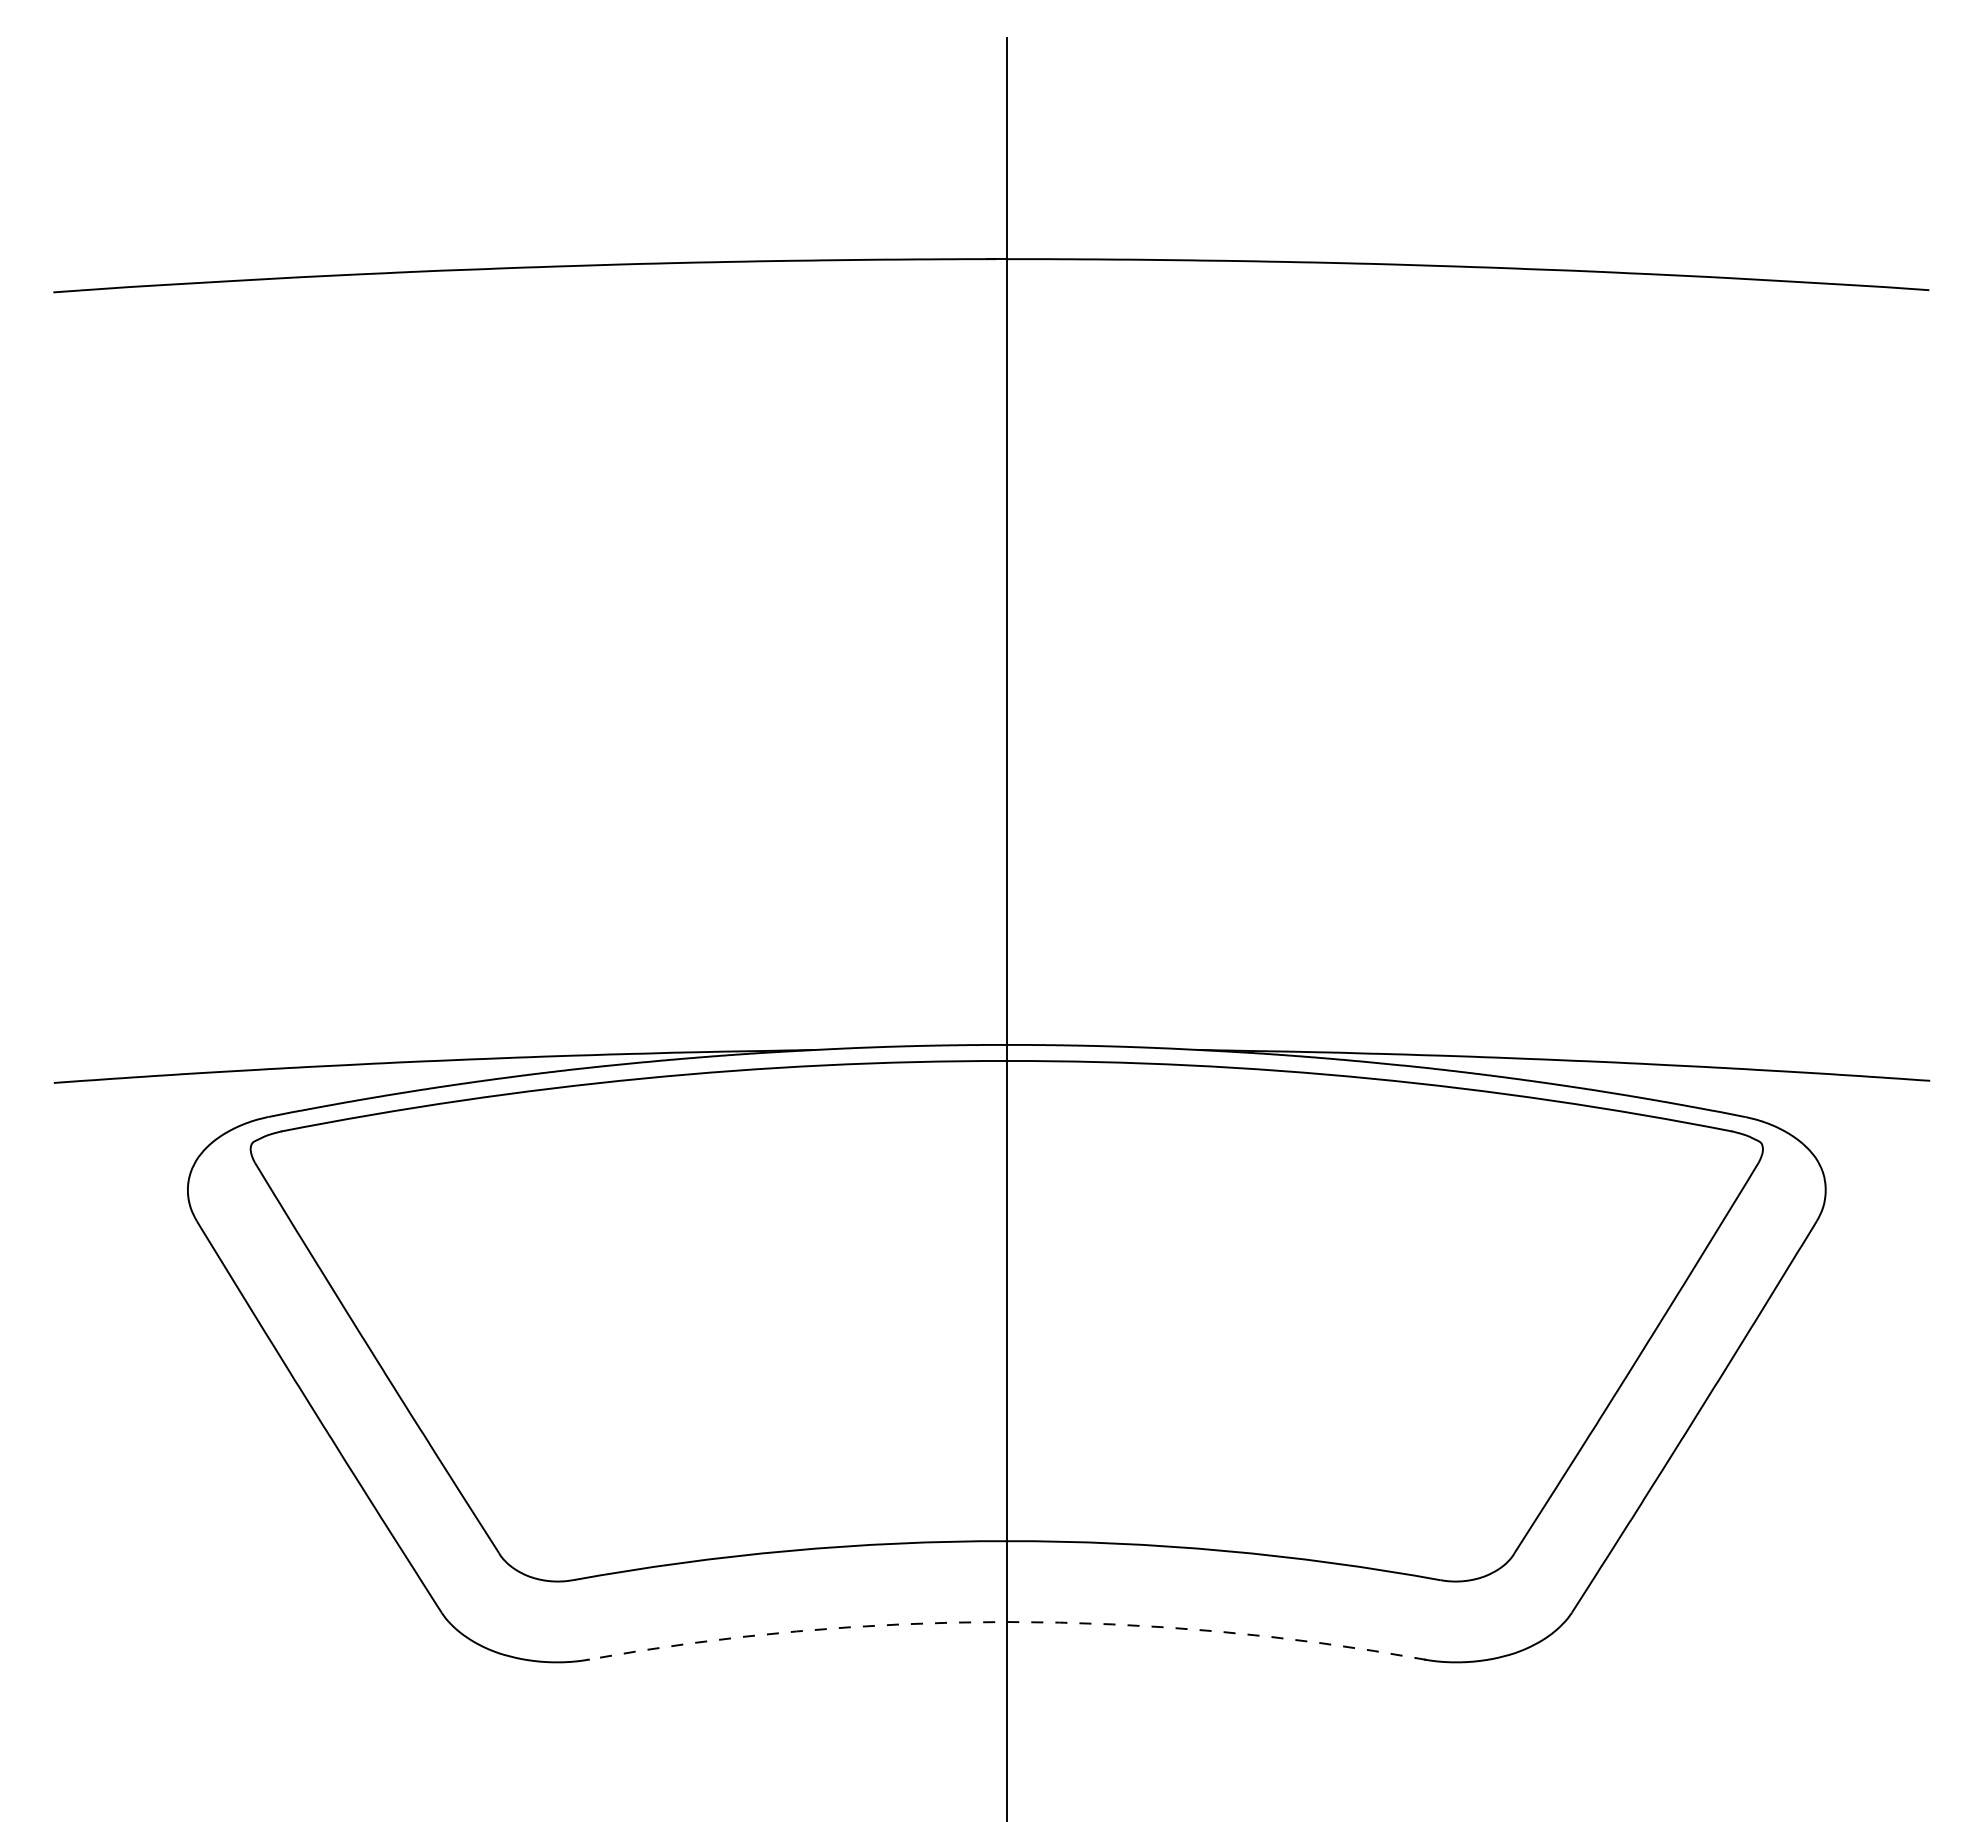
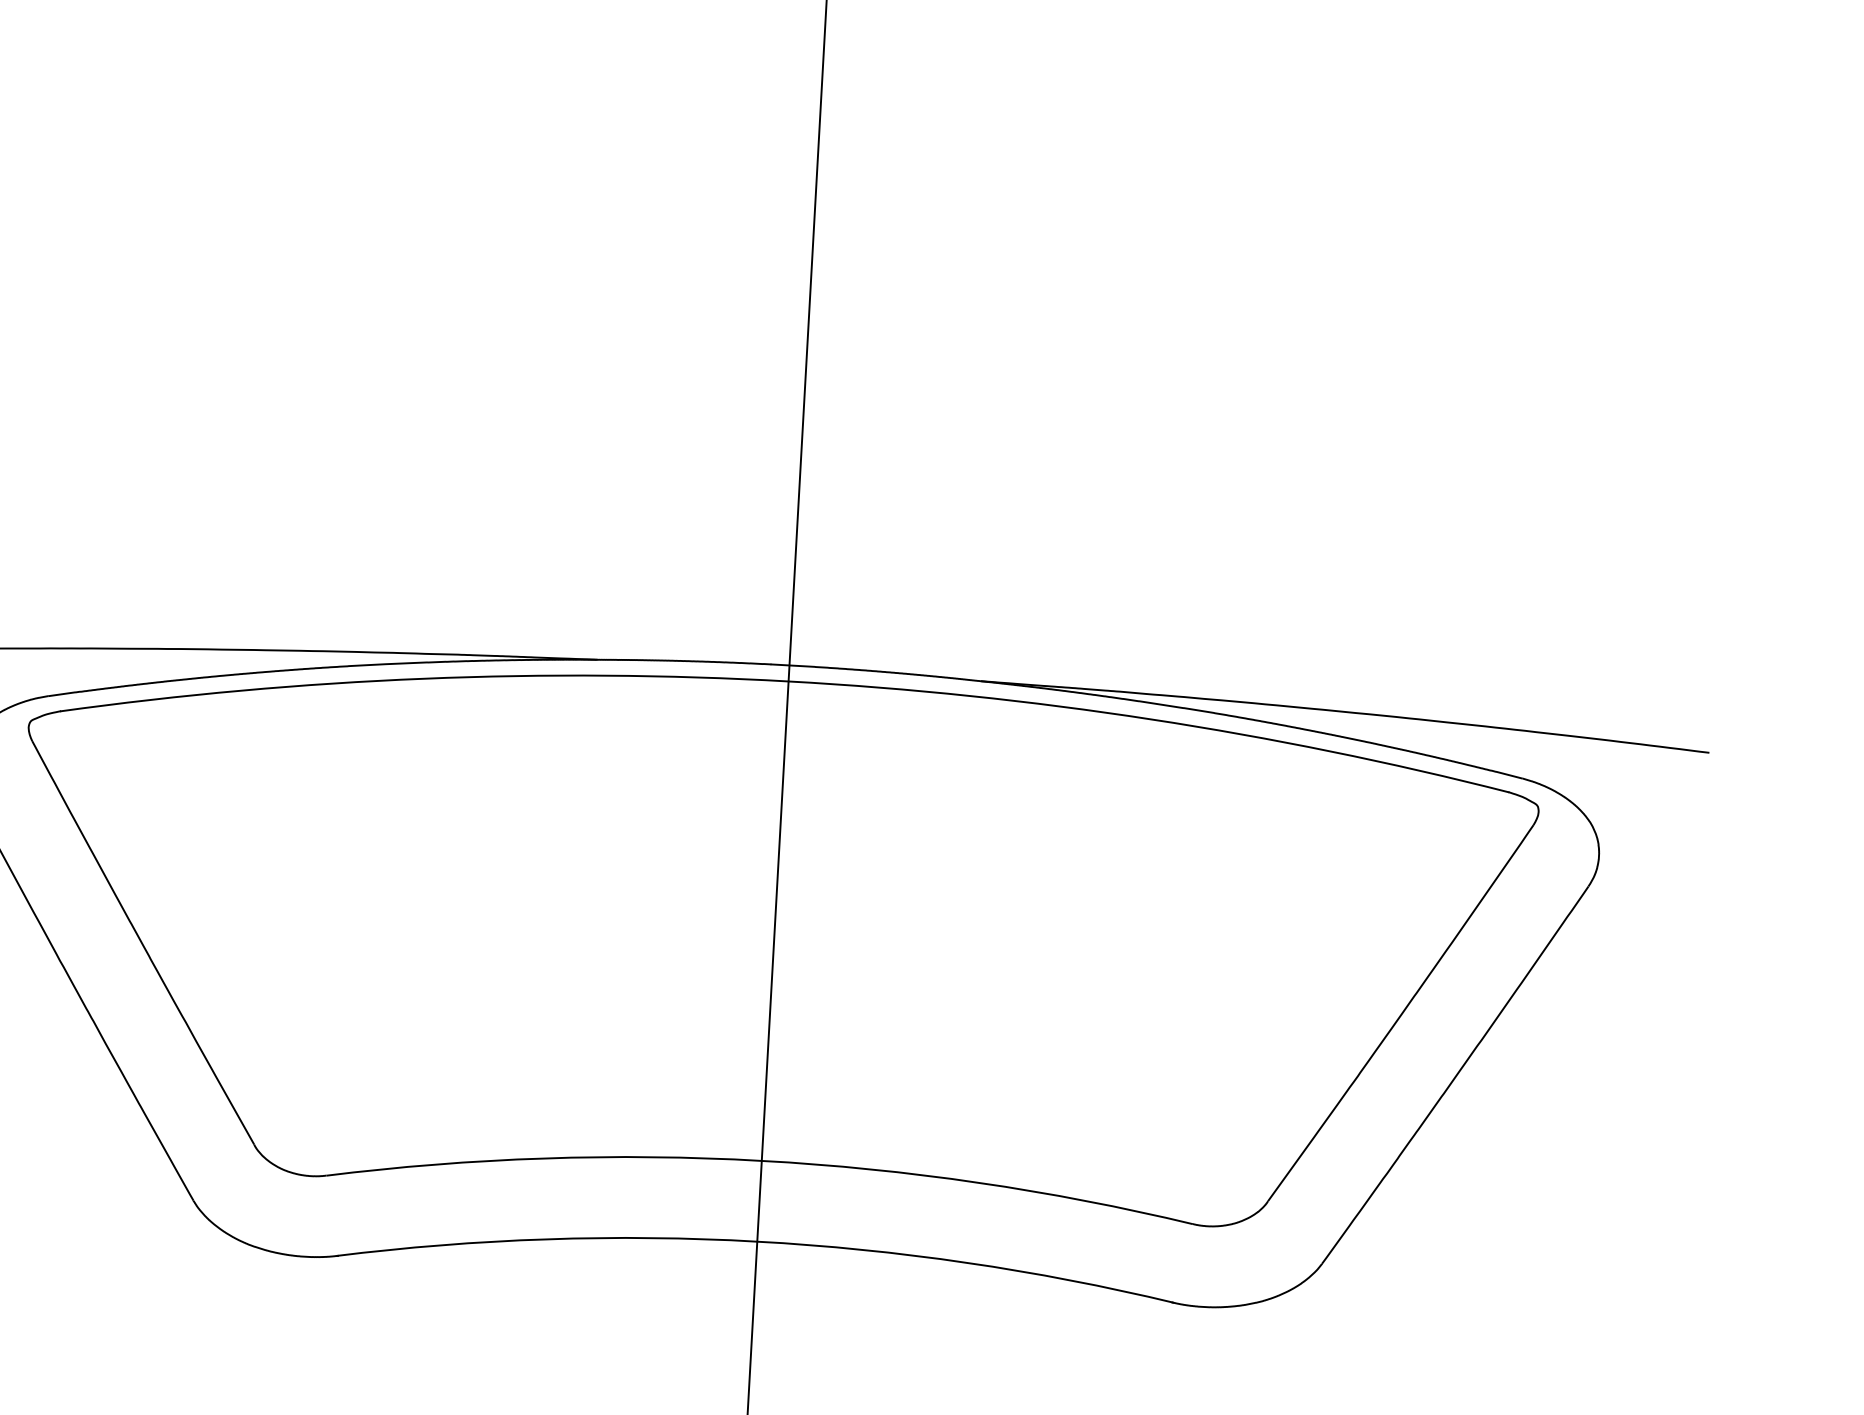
arc: (1006, 1622) -> (756, 1242), dashed -> solid

